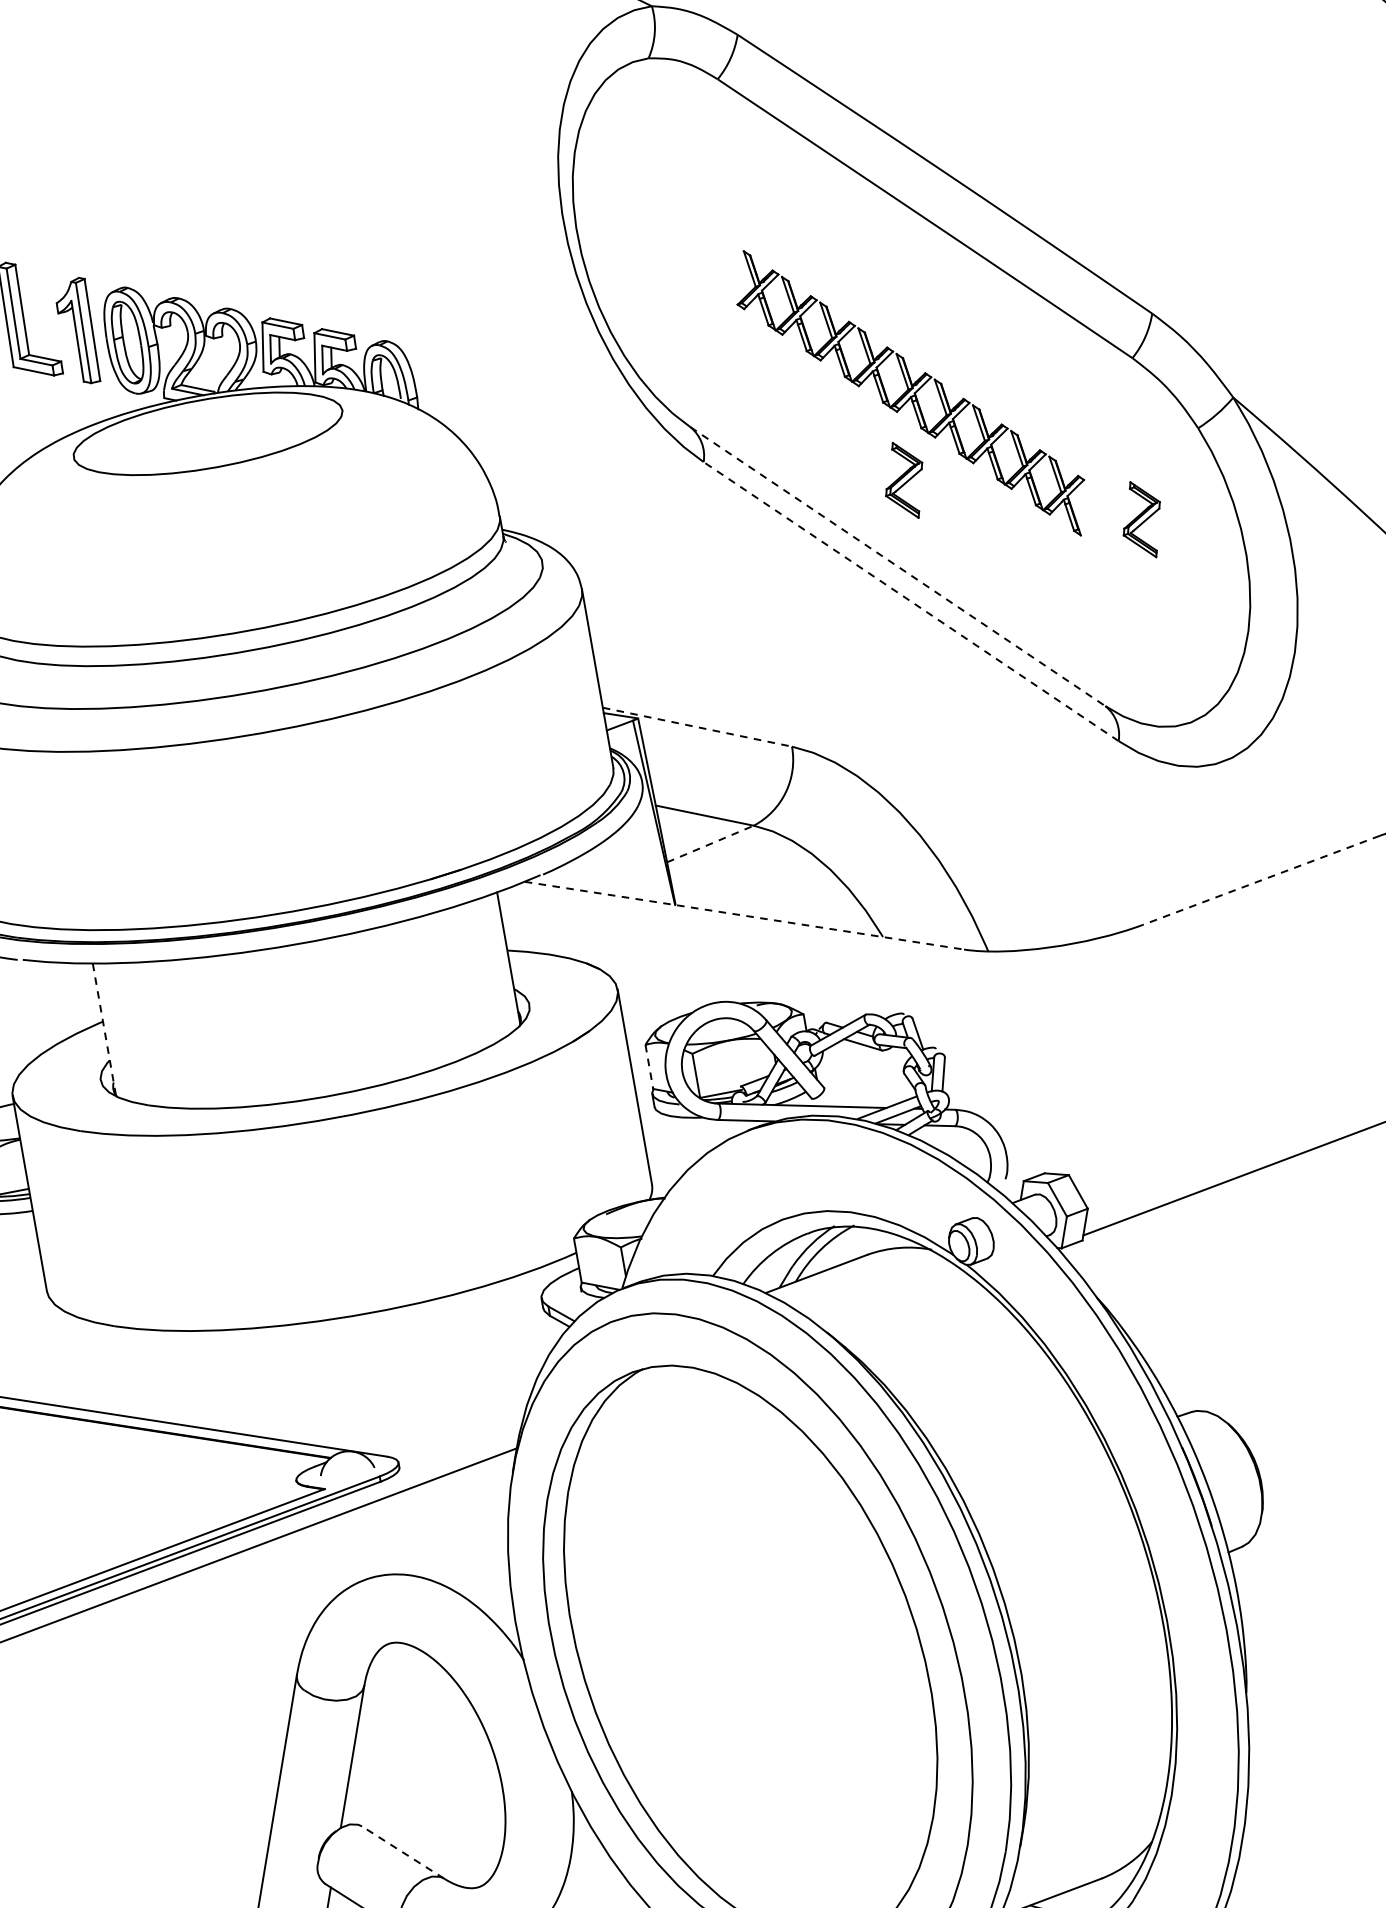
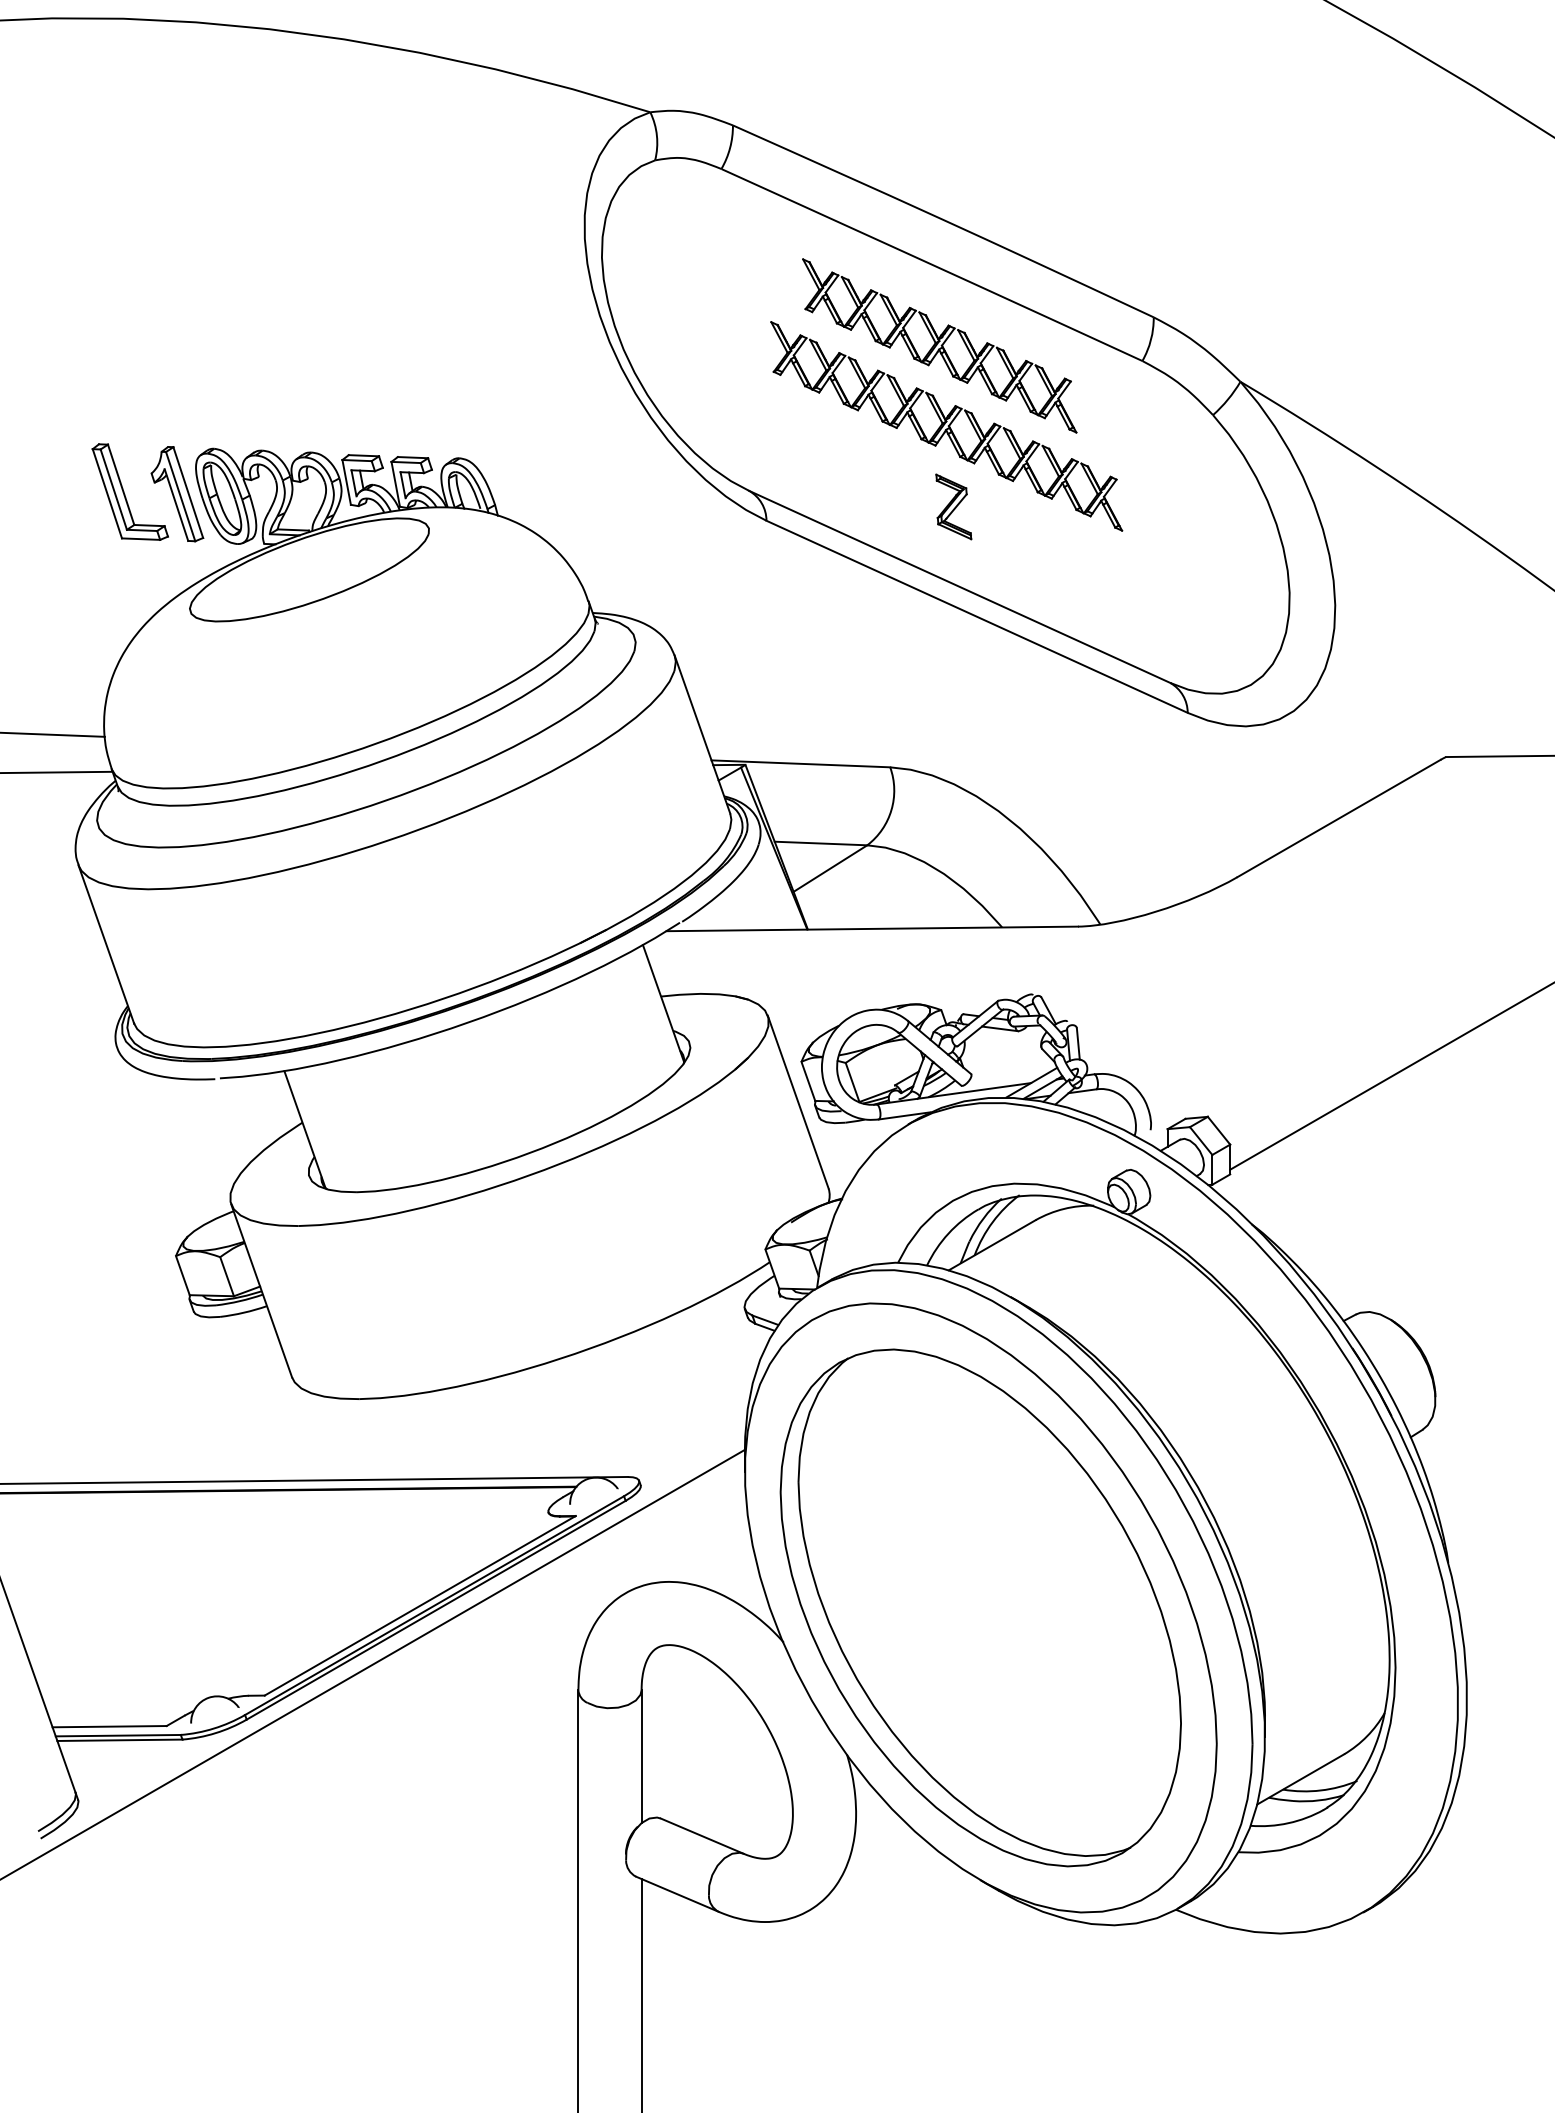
part: (918, 305) -> (939, 345), added
part: (1143, 519) -> (1176, 506), removed
line: (898, 567) -> (960, 587), dashed -> solid
line: (910, 601) -> (976, 616), dashed -> solid
line: (698, 726) -> (801, 763), dashed -> solid
line: (710, 843) -> (830, 868), dashed -> solid
line: (1260, 880) -> (1338, 818), dashed -> solid
line: (744, 915) -> (872, 928), dashed -> solid
line: (103, 1029) -> (304, 1129), dashed -> solid
line: (649, 1067) -> (808, 1081), dashed -> solid
line: (403, 1852) -> (702, 1836), dashed -> solid

